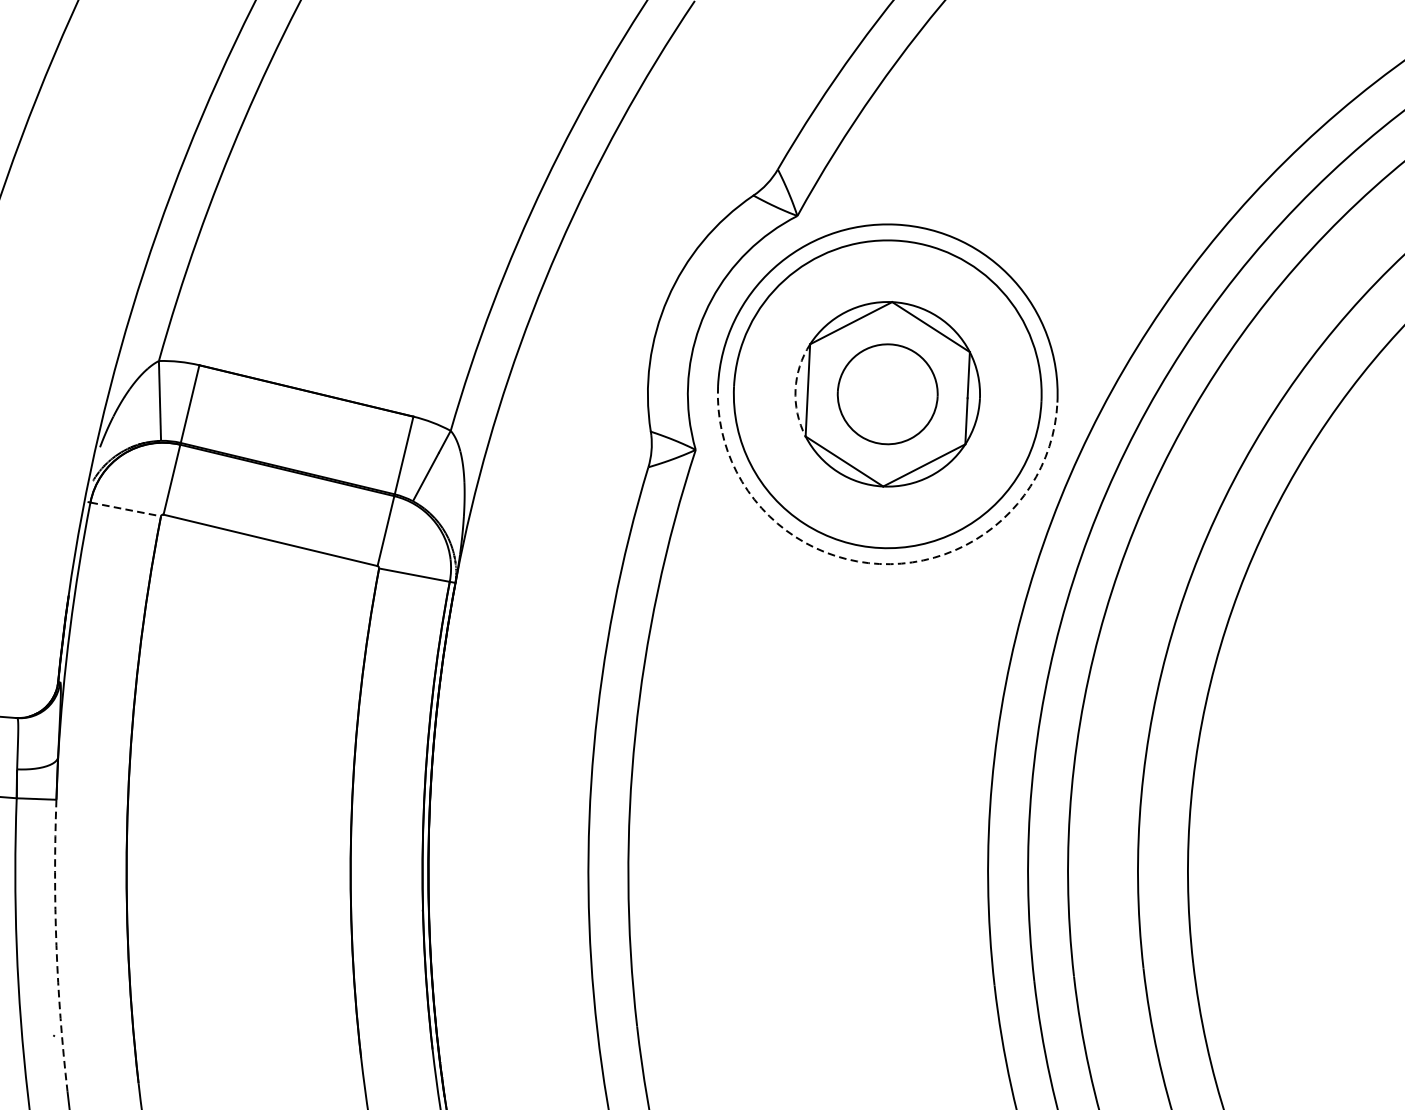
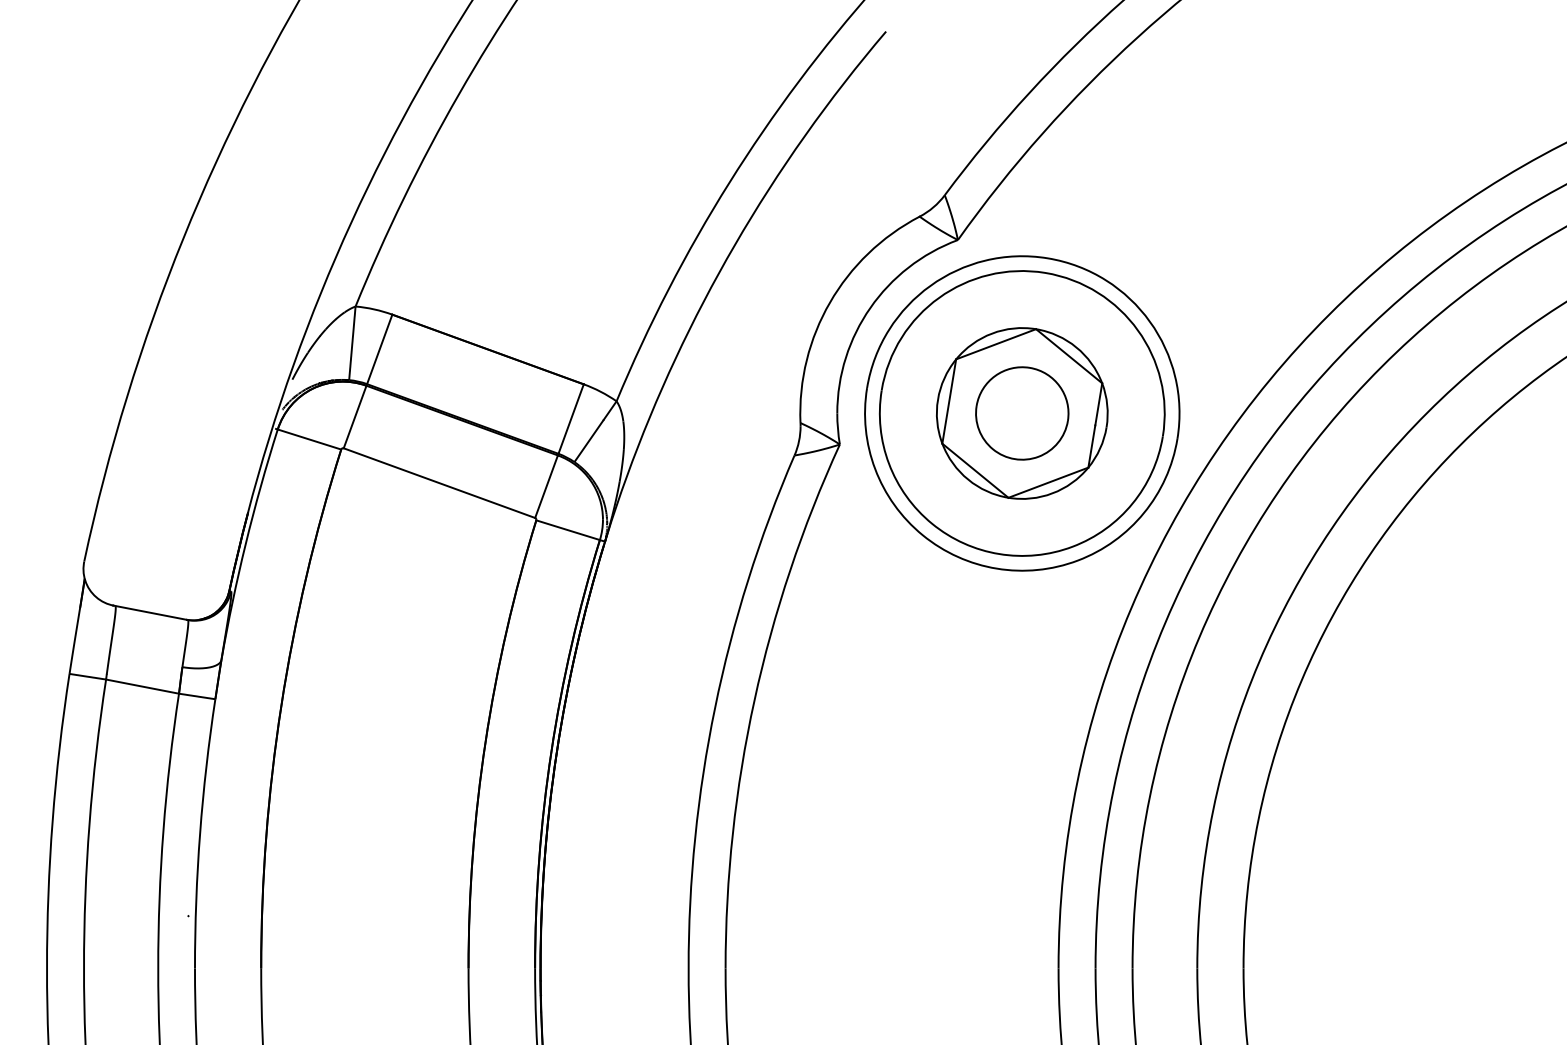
arc: (795, 389) -> (937, 399), dashed -> solid
line: (125, 509) -> (309, 439), dashed -> solid
arc: (879, 563) -> (996, 568), dashed -> solid
arc: (56, 945) -> (200, 833), dashed -> solid

